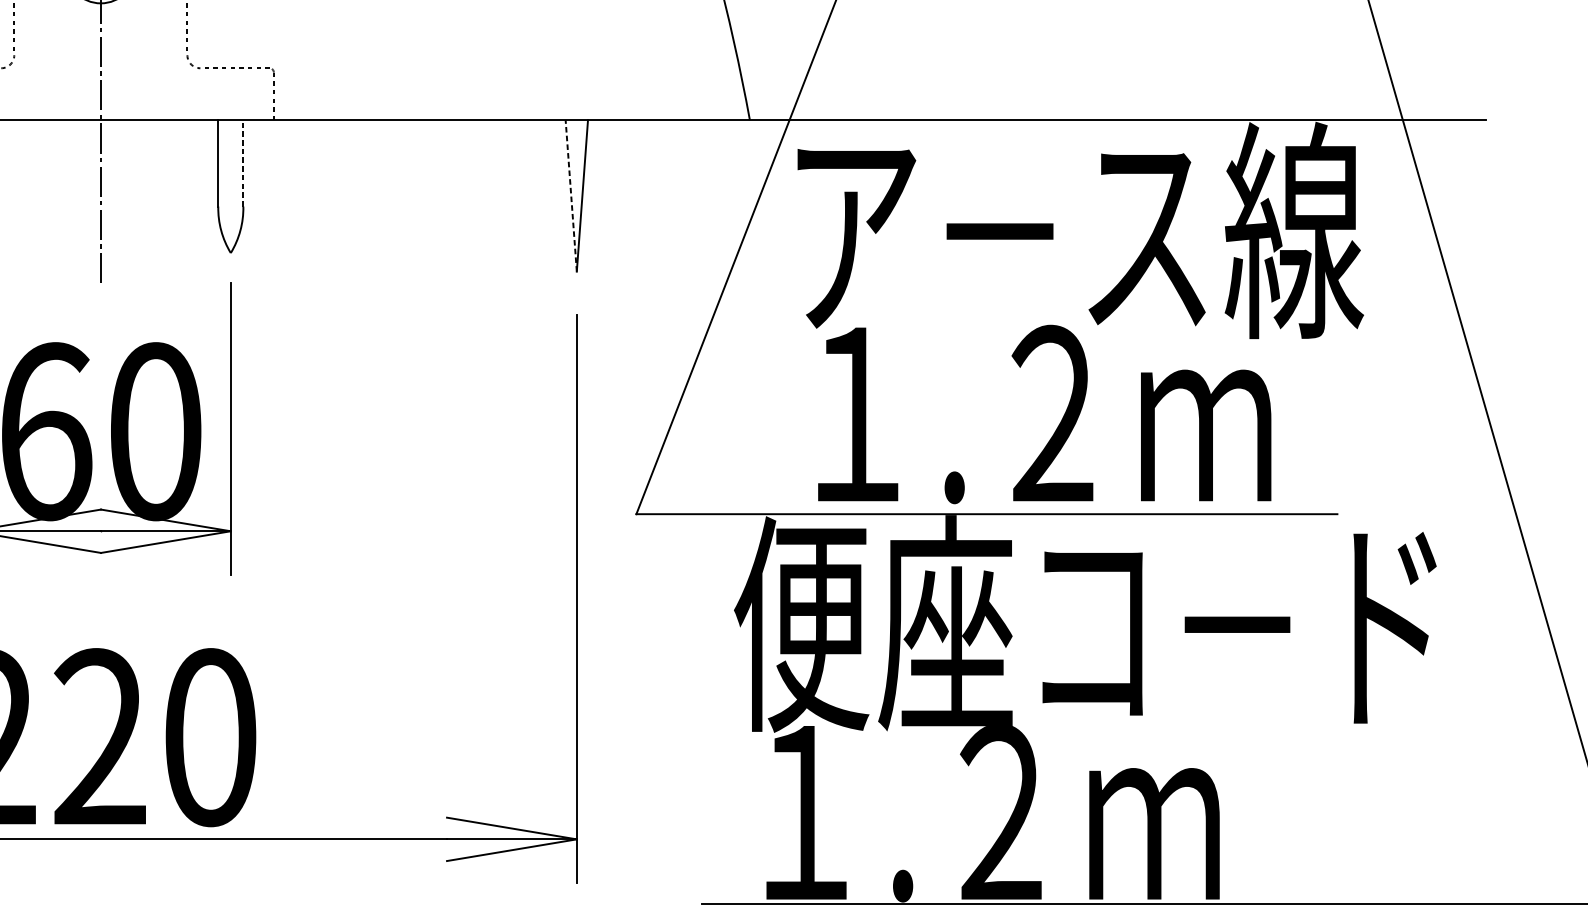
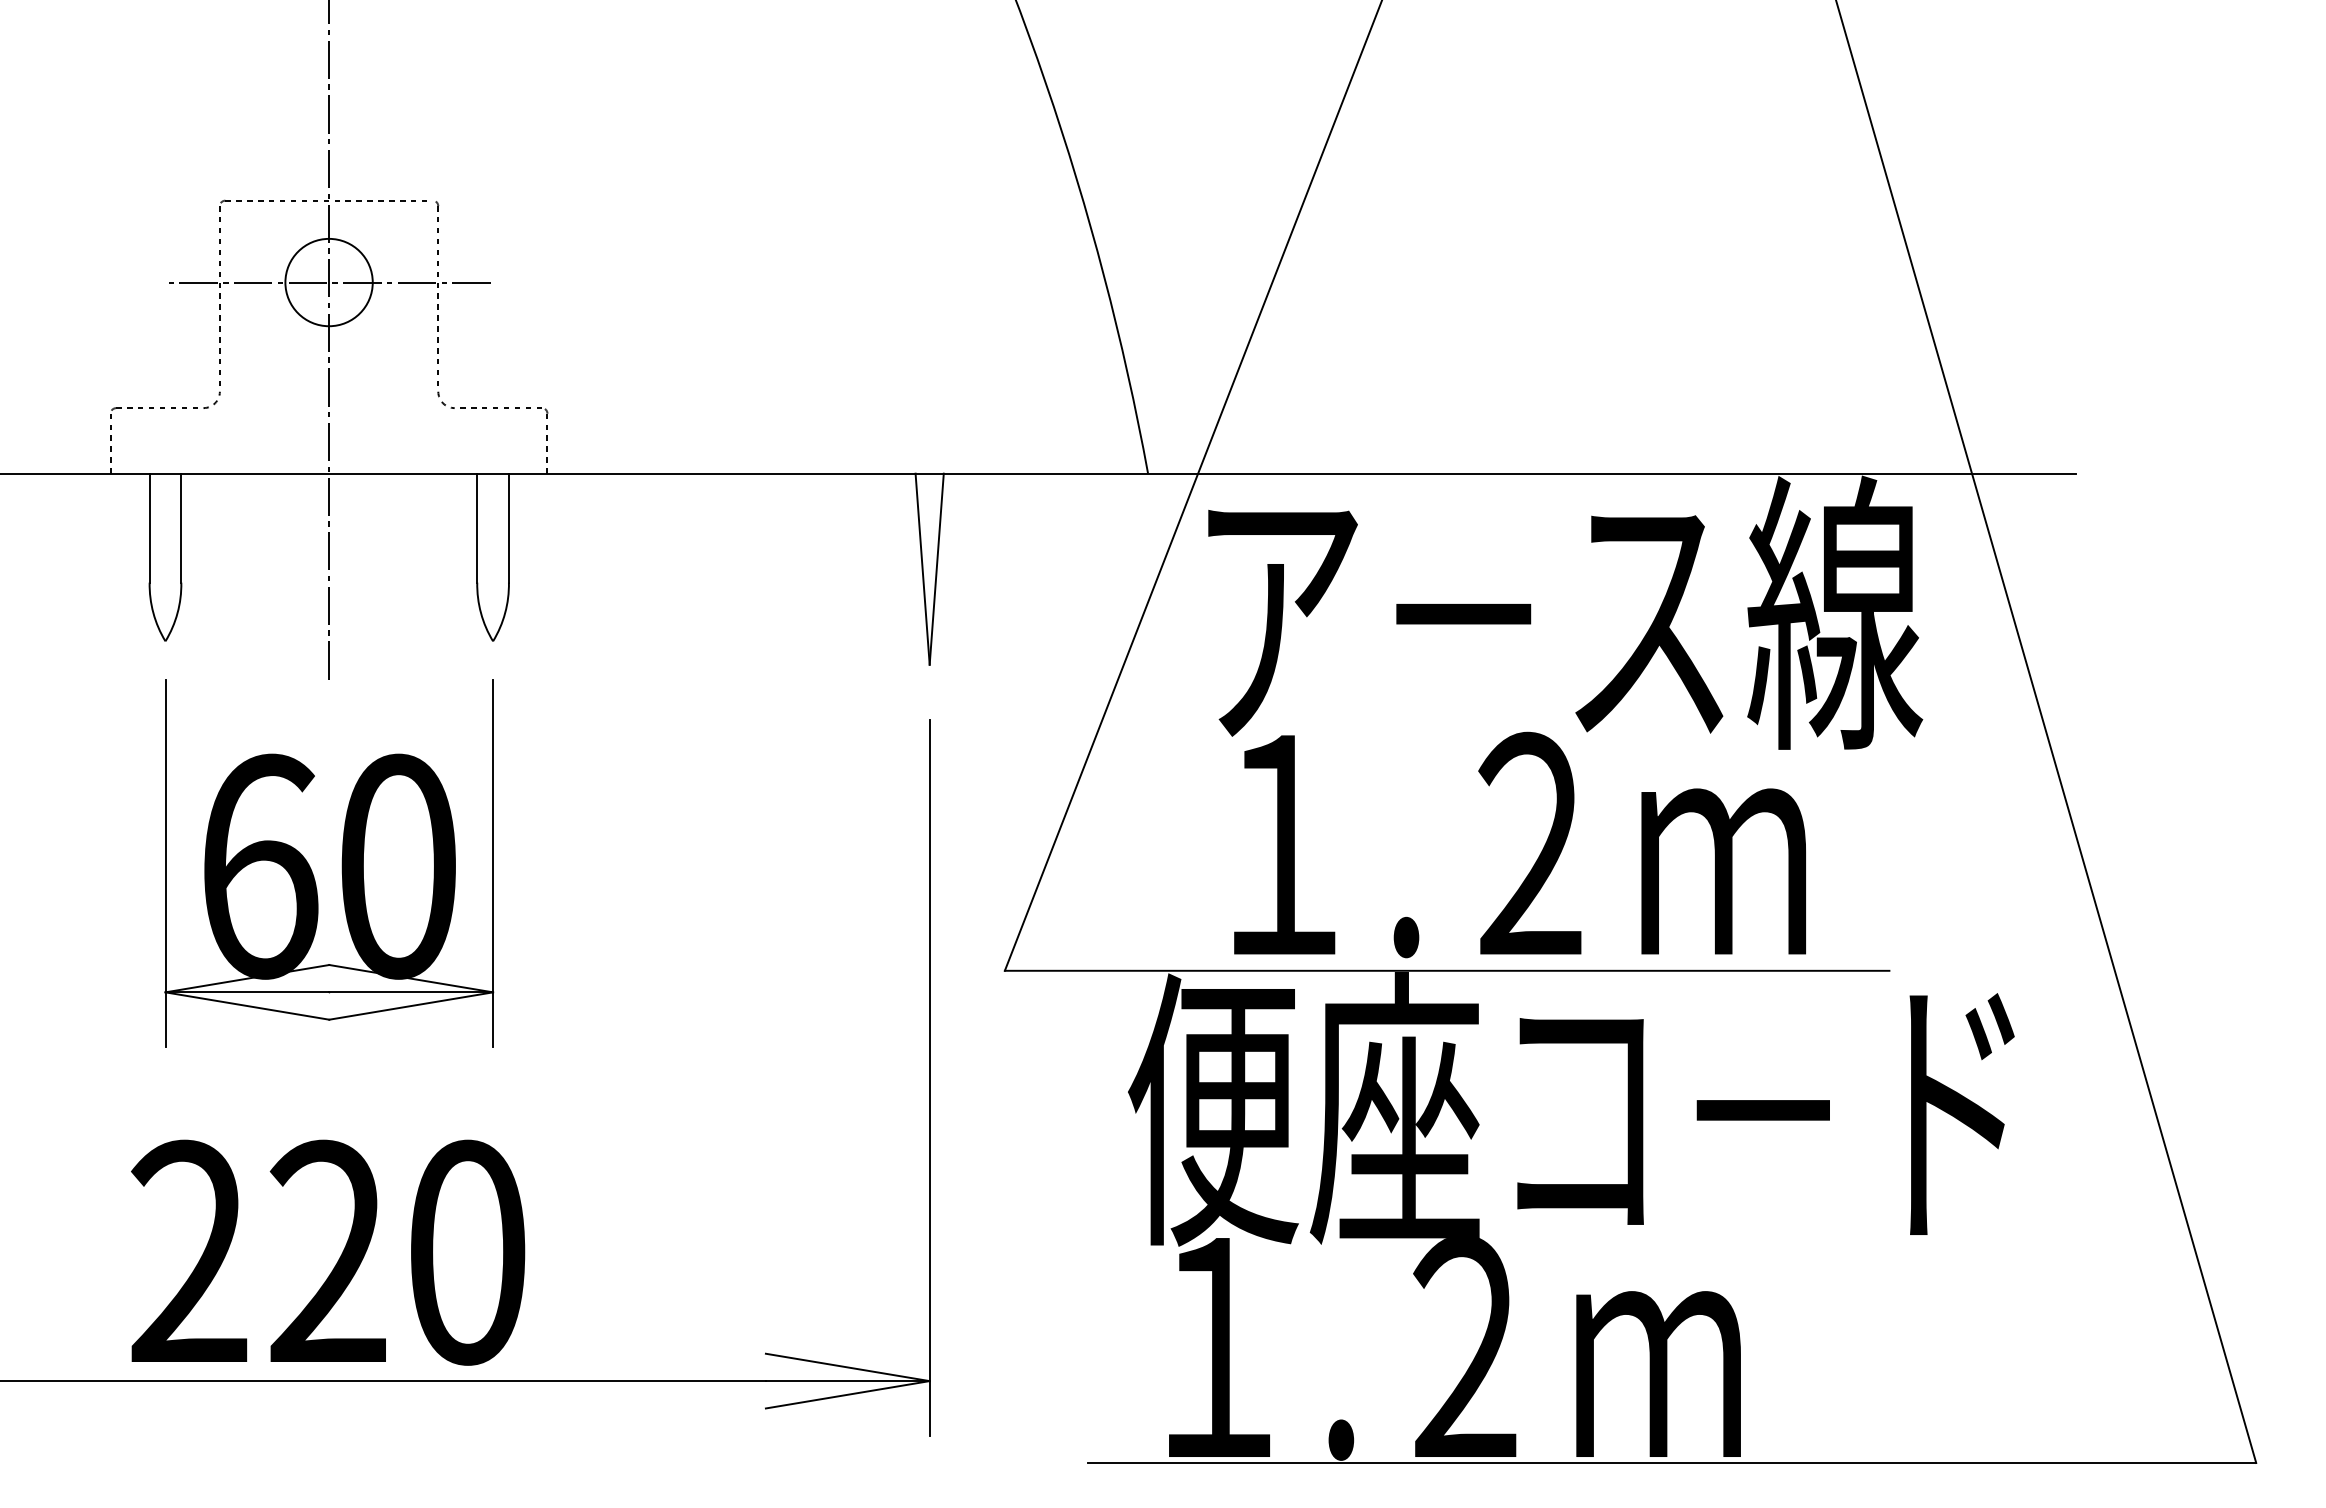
line: (243, 162) -> (508, 527), dashed -> solid
line: (571, 196) -> (922, 569), dashed -> solid

